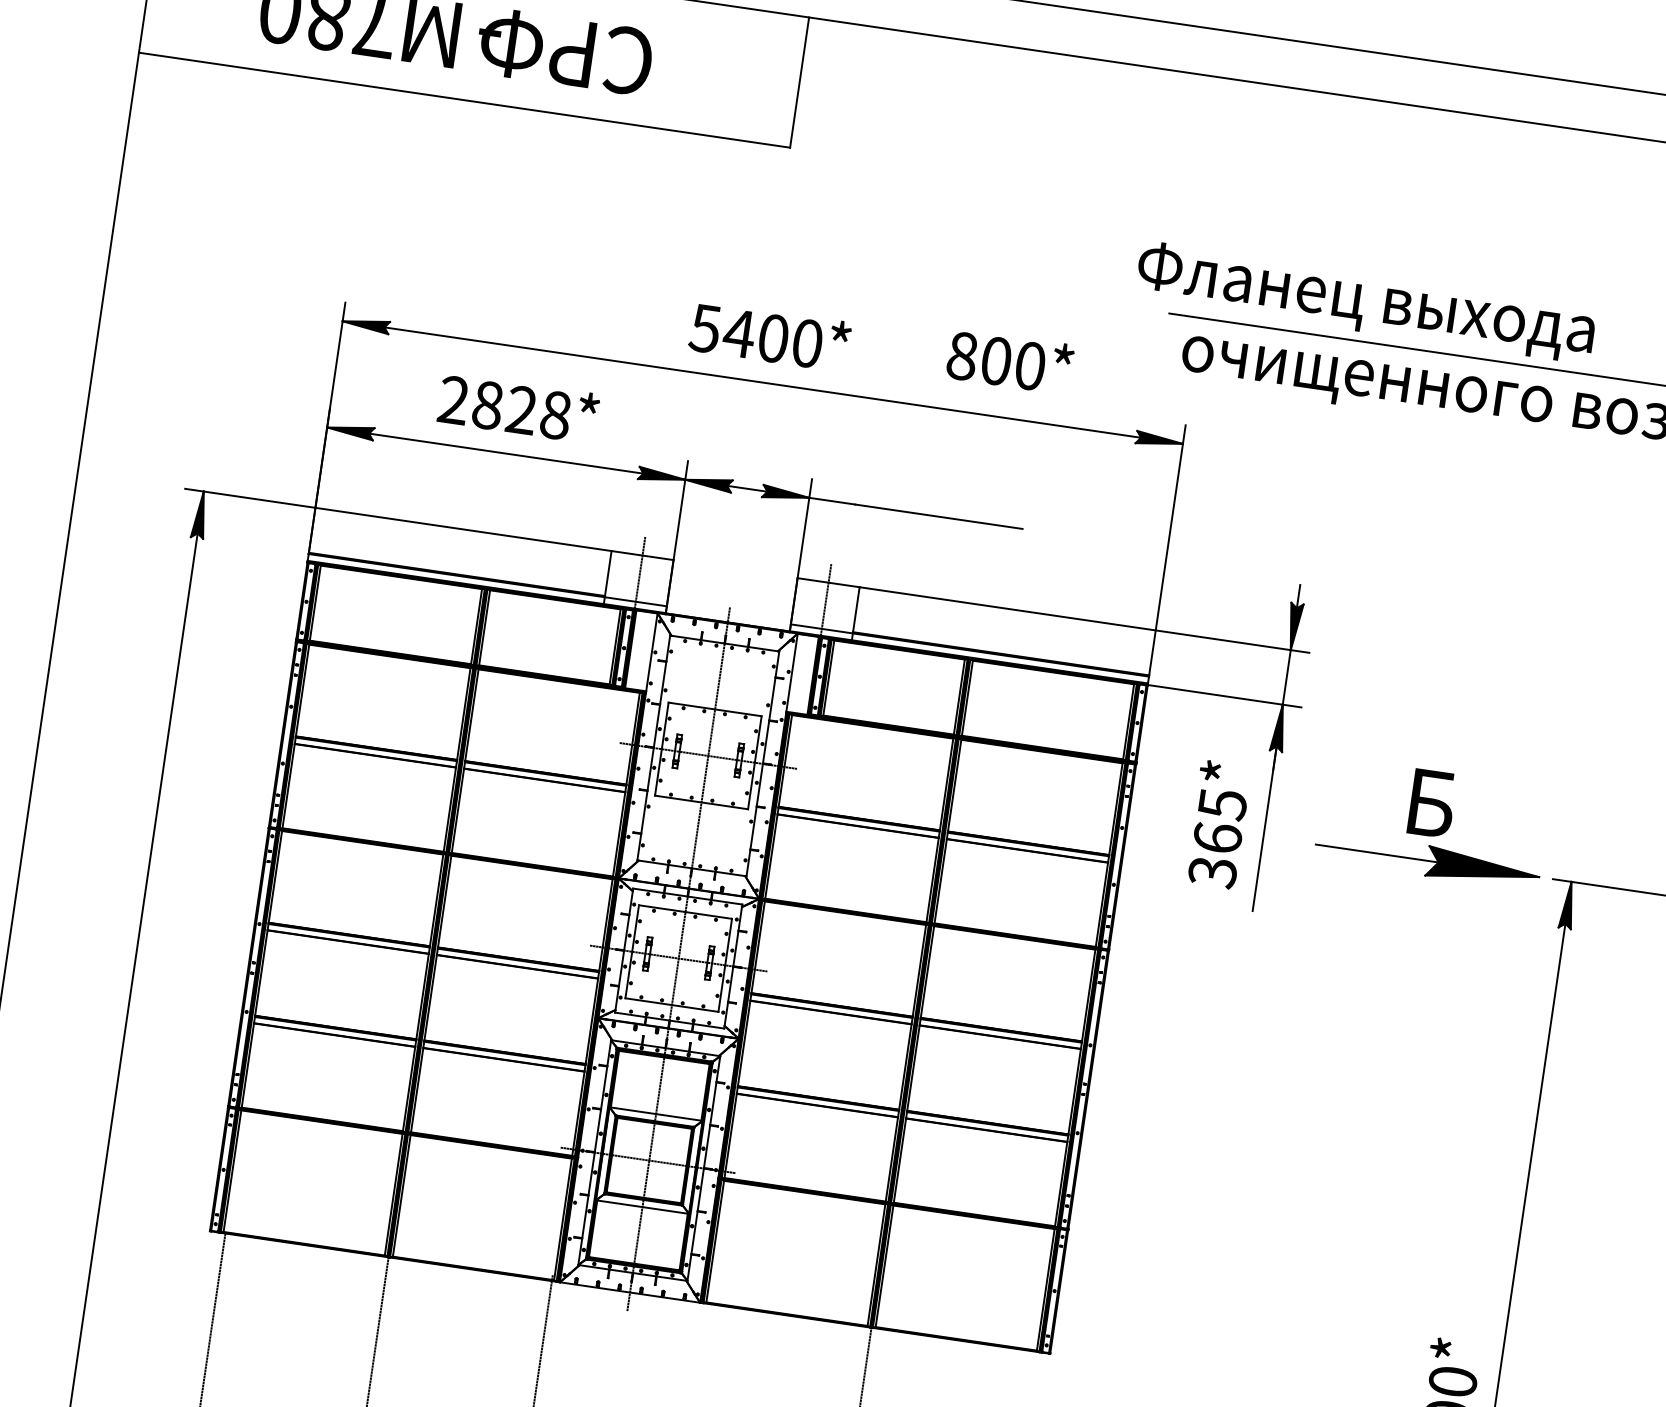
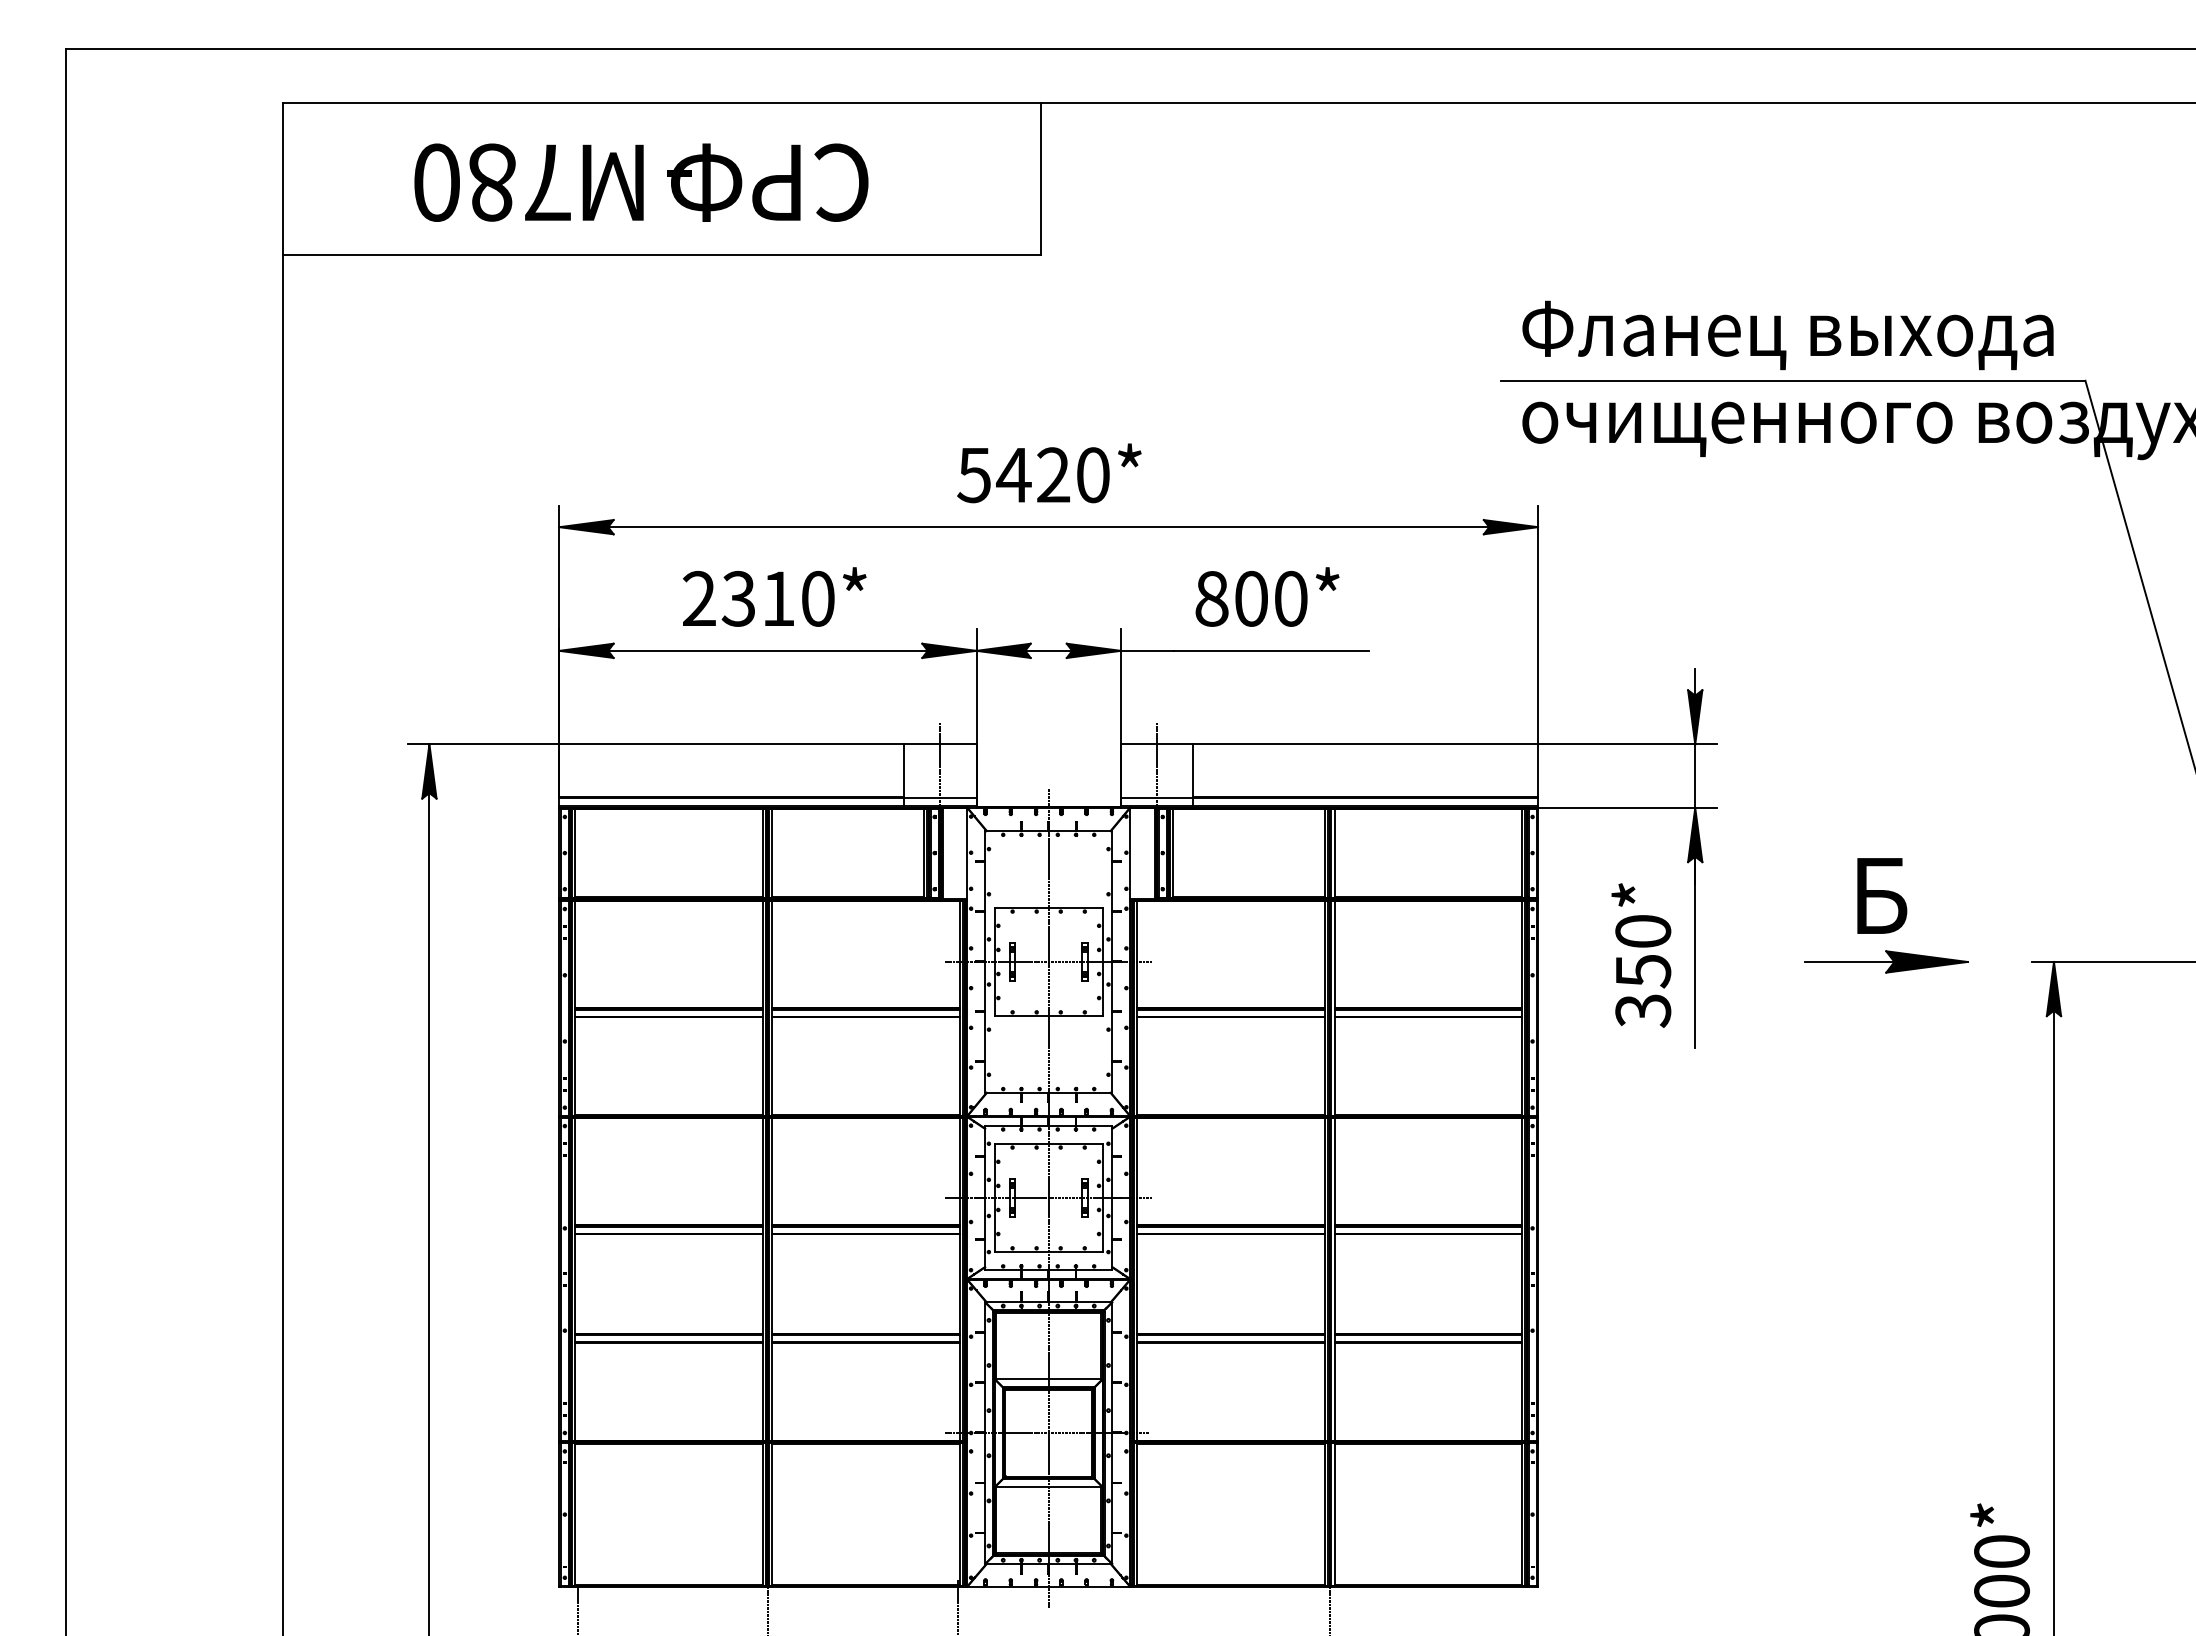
text: (1365, 302) -> (1787, 335), moved
text: (773, 338) -> (1053, 475), 5400* -> 5420*
text: (1010, 361) -> (1267, 596), moved
text: (520, 409) -> (777, 598), 2828* -> 2310*
text: (1220, 821) -> (1643, 951), 365* -> 350*
part: (1427, 860) -> (1886, 961), size x0.62

